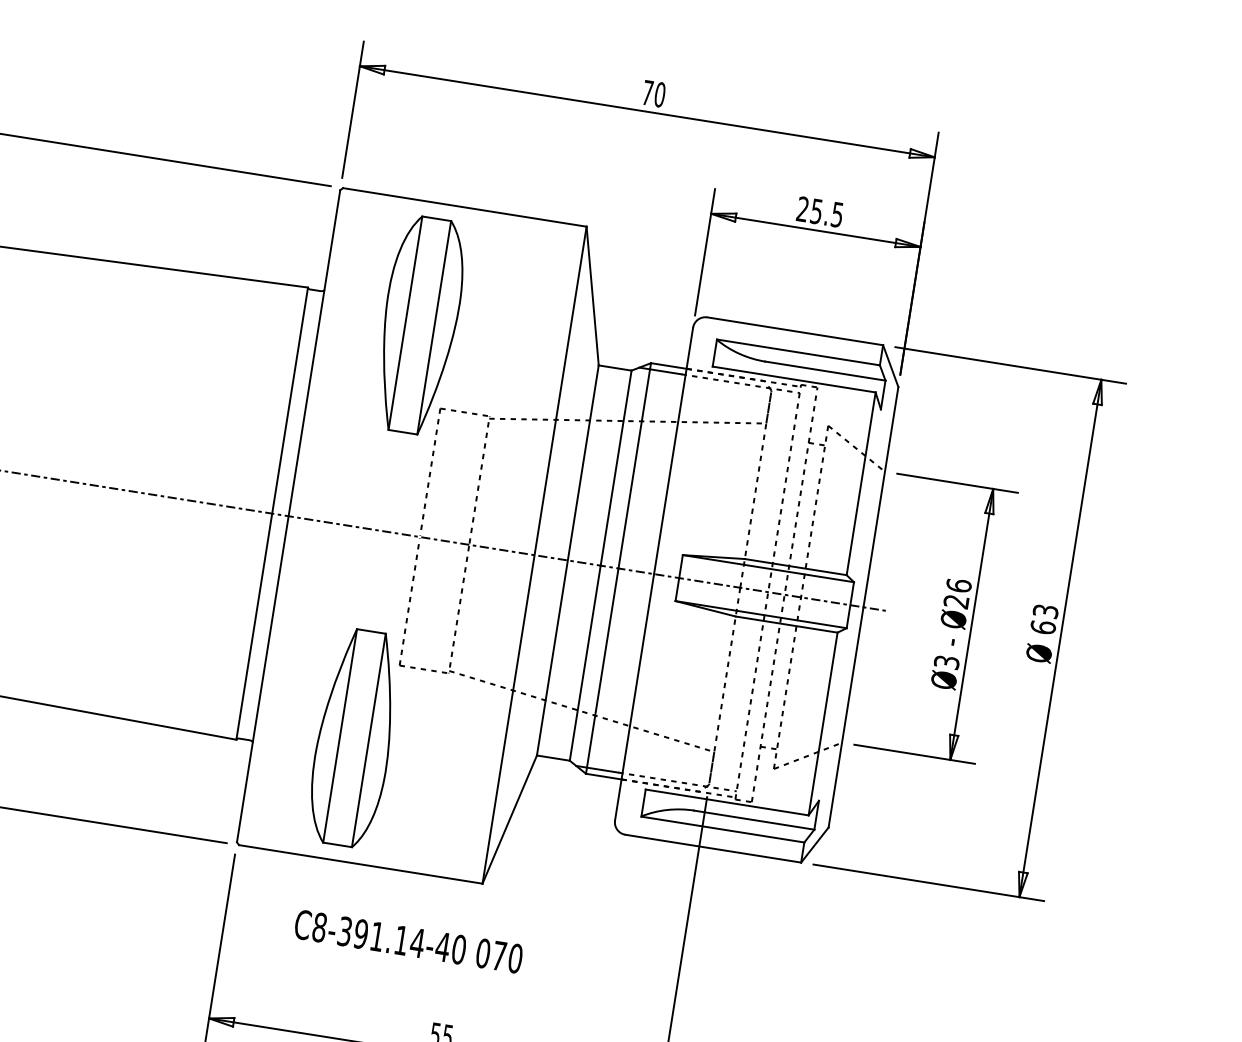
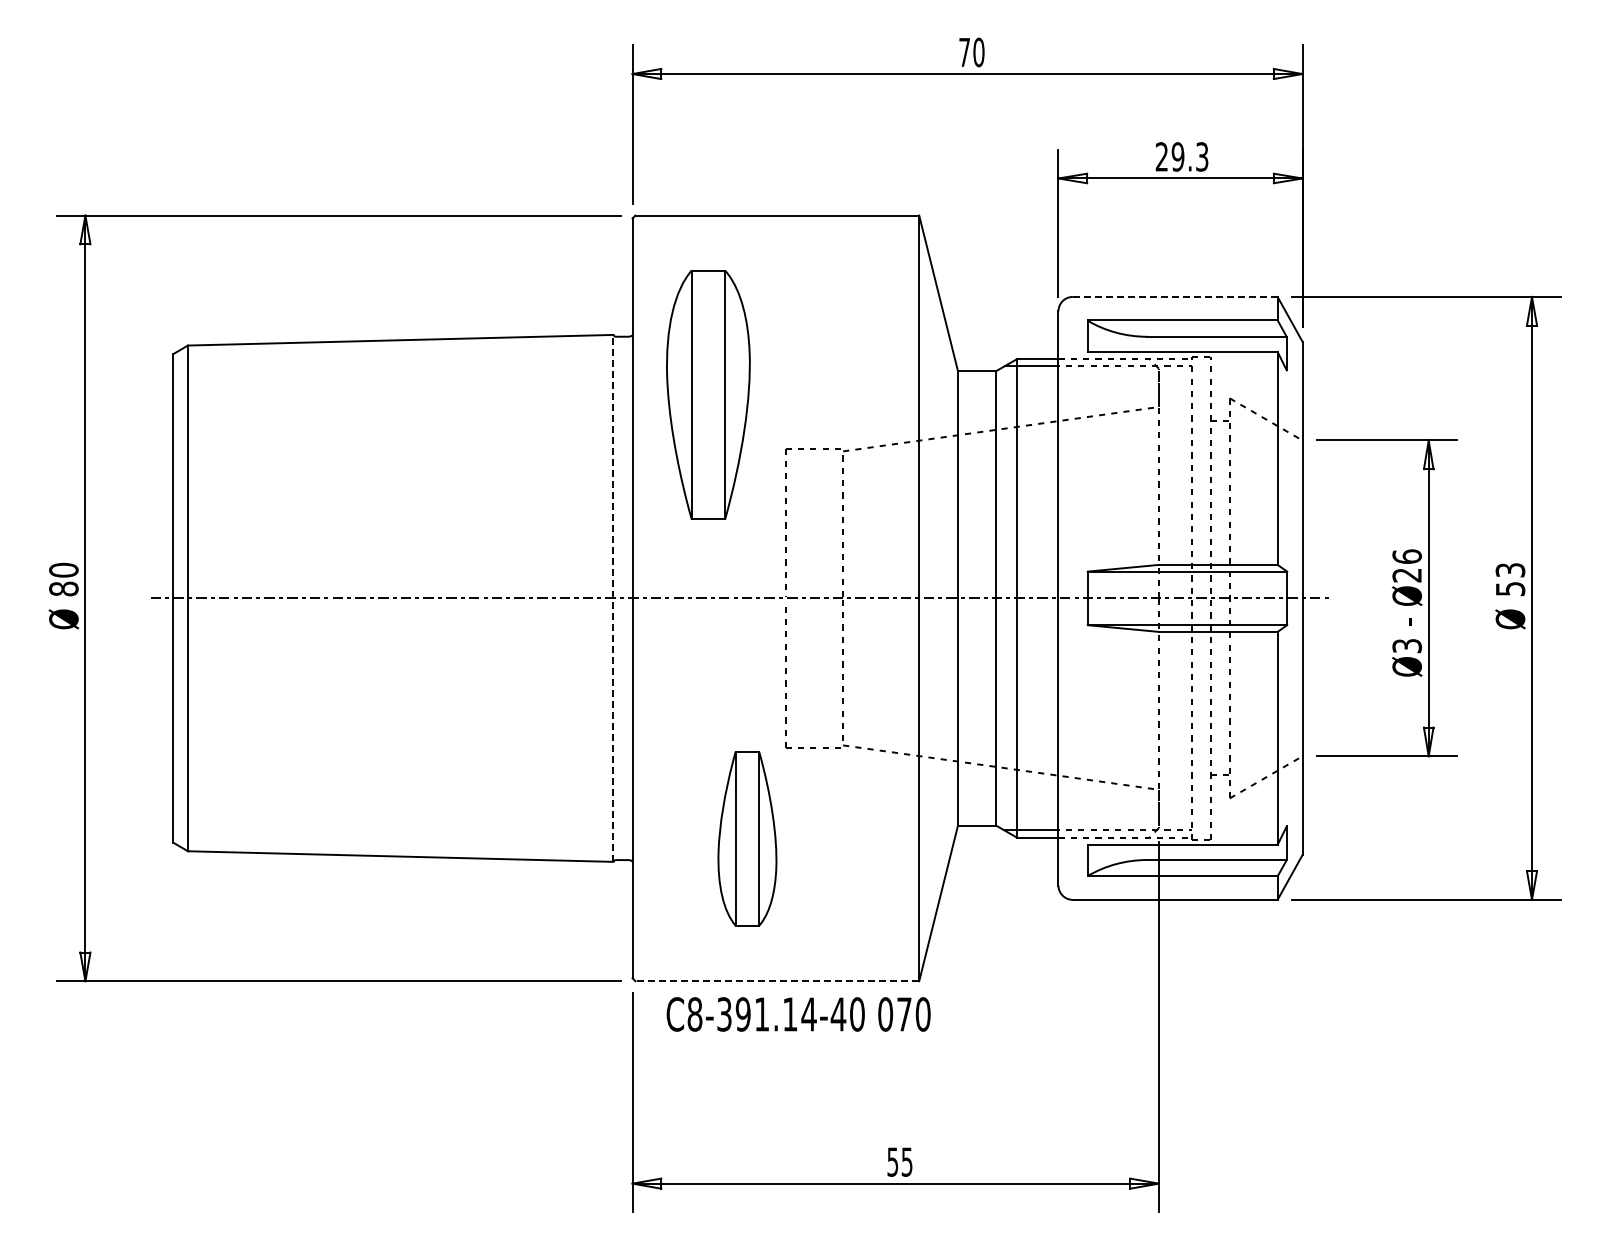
text: (826, 212) -> (1189, 156), 25.5 -> 29.3
part: (419, 325) -> (708, 394), moved
line: (795, 330) -> (1175, 296), solid -> dashed
line: (272, 512) -> (613, 597), solid -> dashed
text: (1043, 627) -> (1510, 588), 63 -> 53
part: (354, 737) -> (747, 838), size x0.7
line: (360, 864) -> (777, 981), solid -> dashed
text: (408, 941) -> (798, 1014), moved

